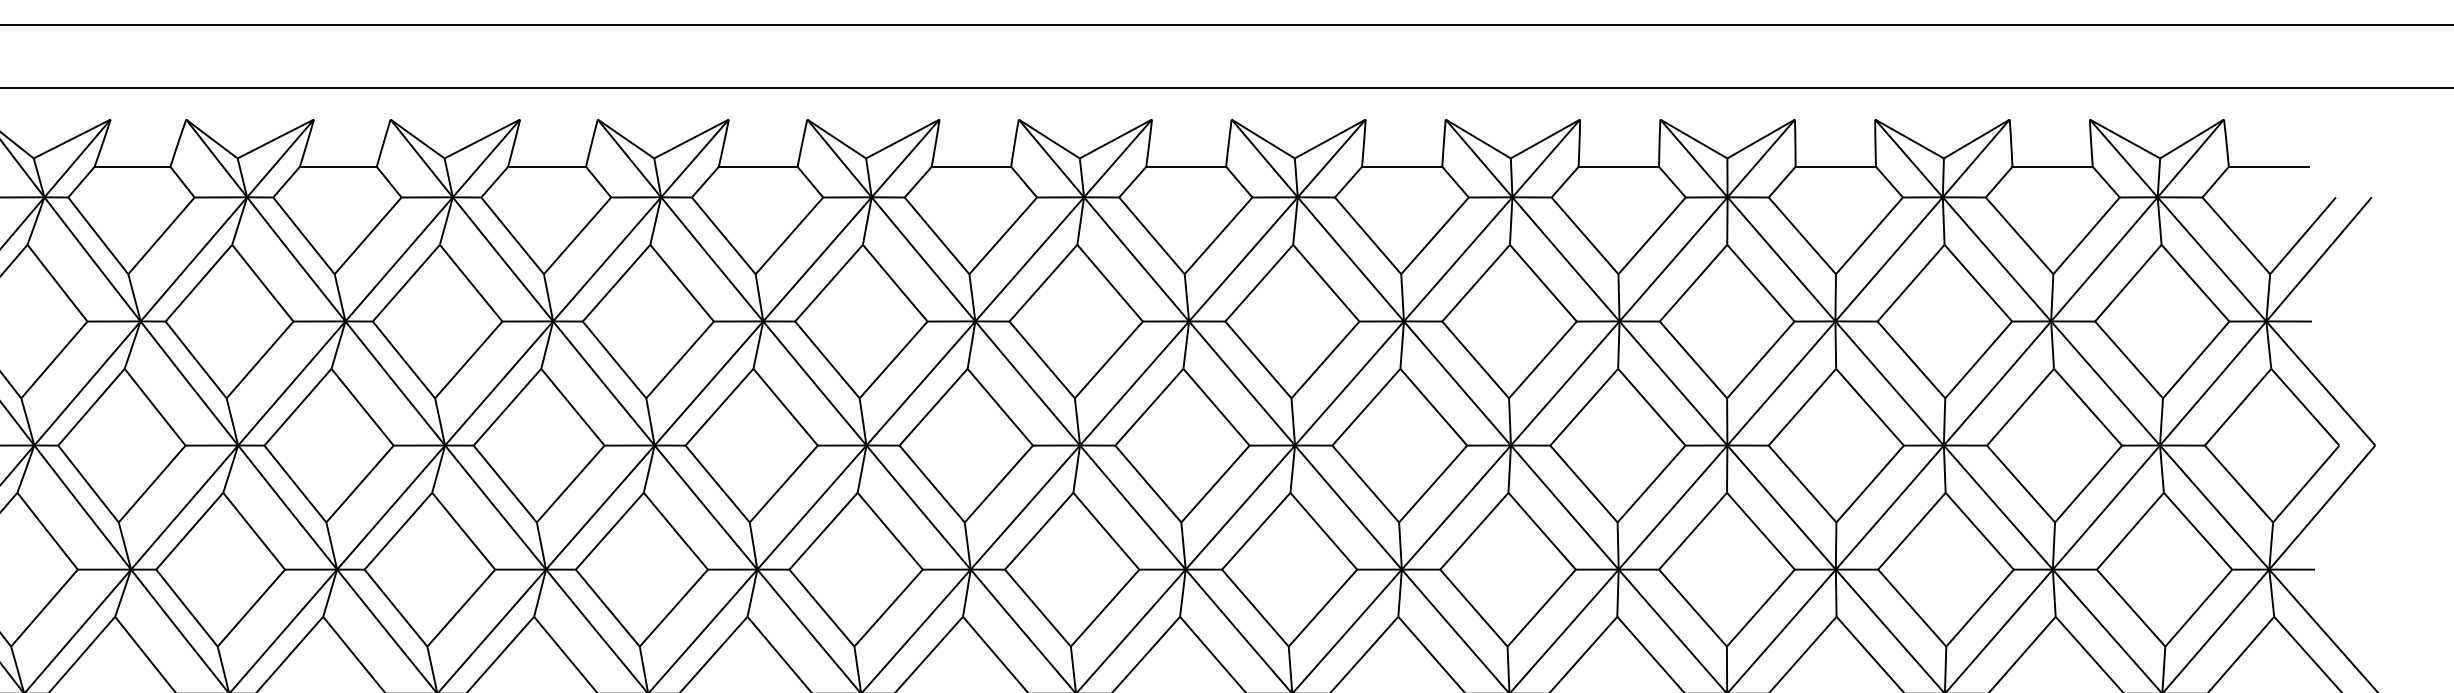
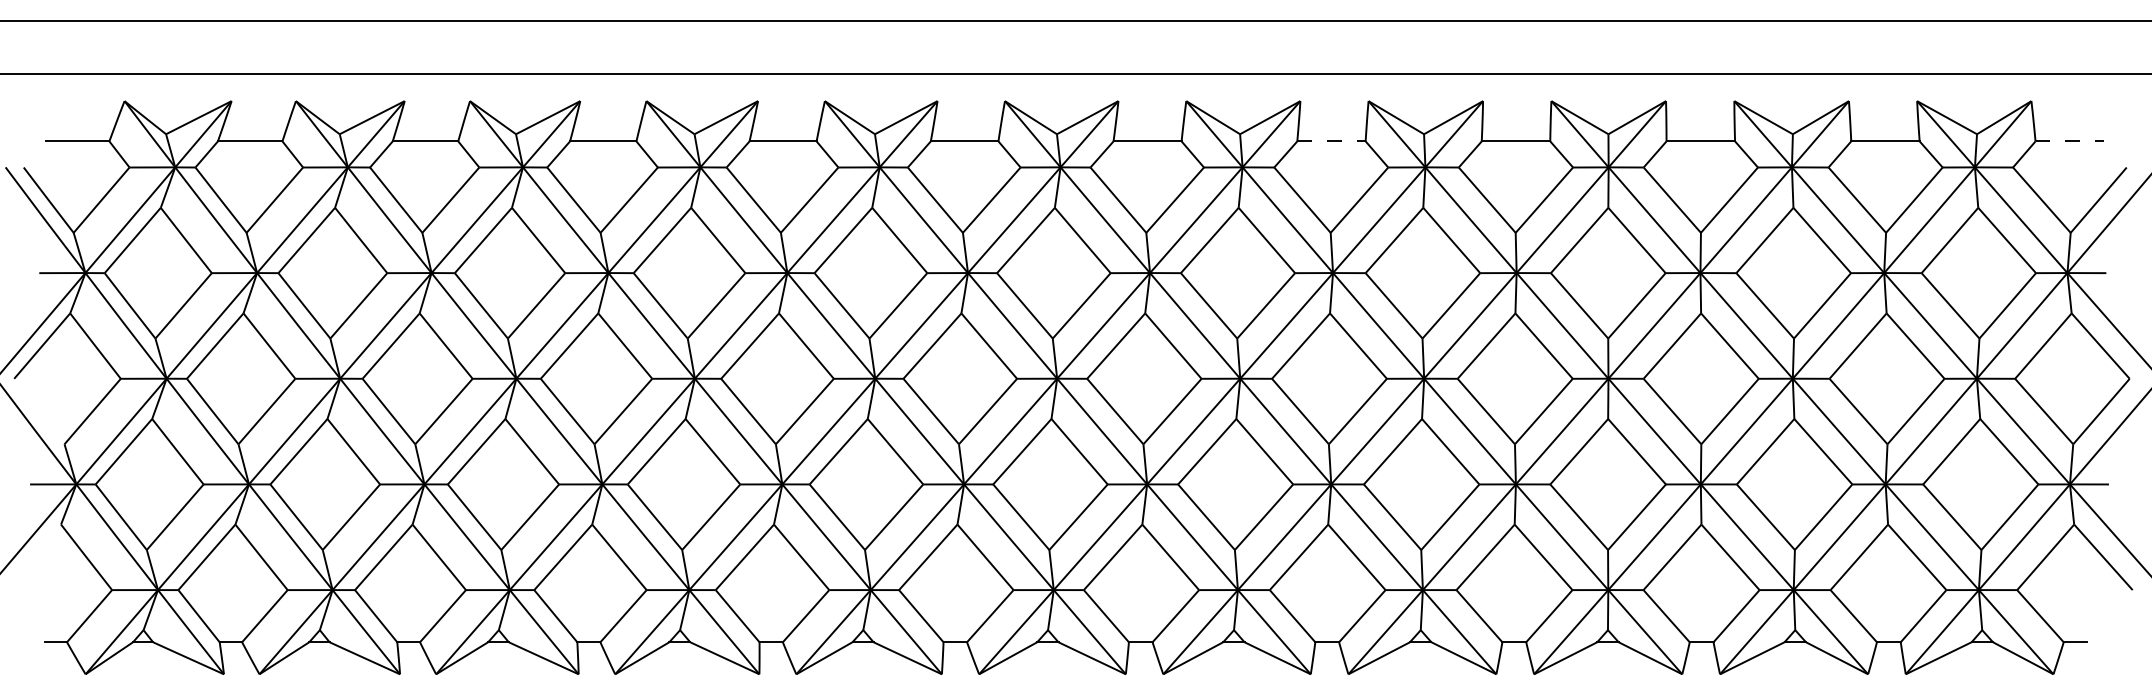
line: (1402, 166) -> (1331, 141), solid -> dashed
line: (2269, 166) -> (2070, 141), solid -> dashed

